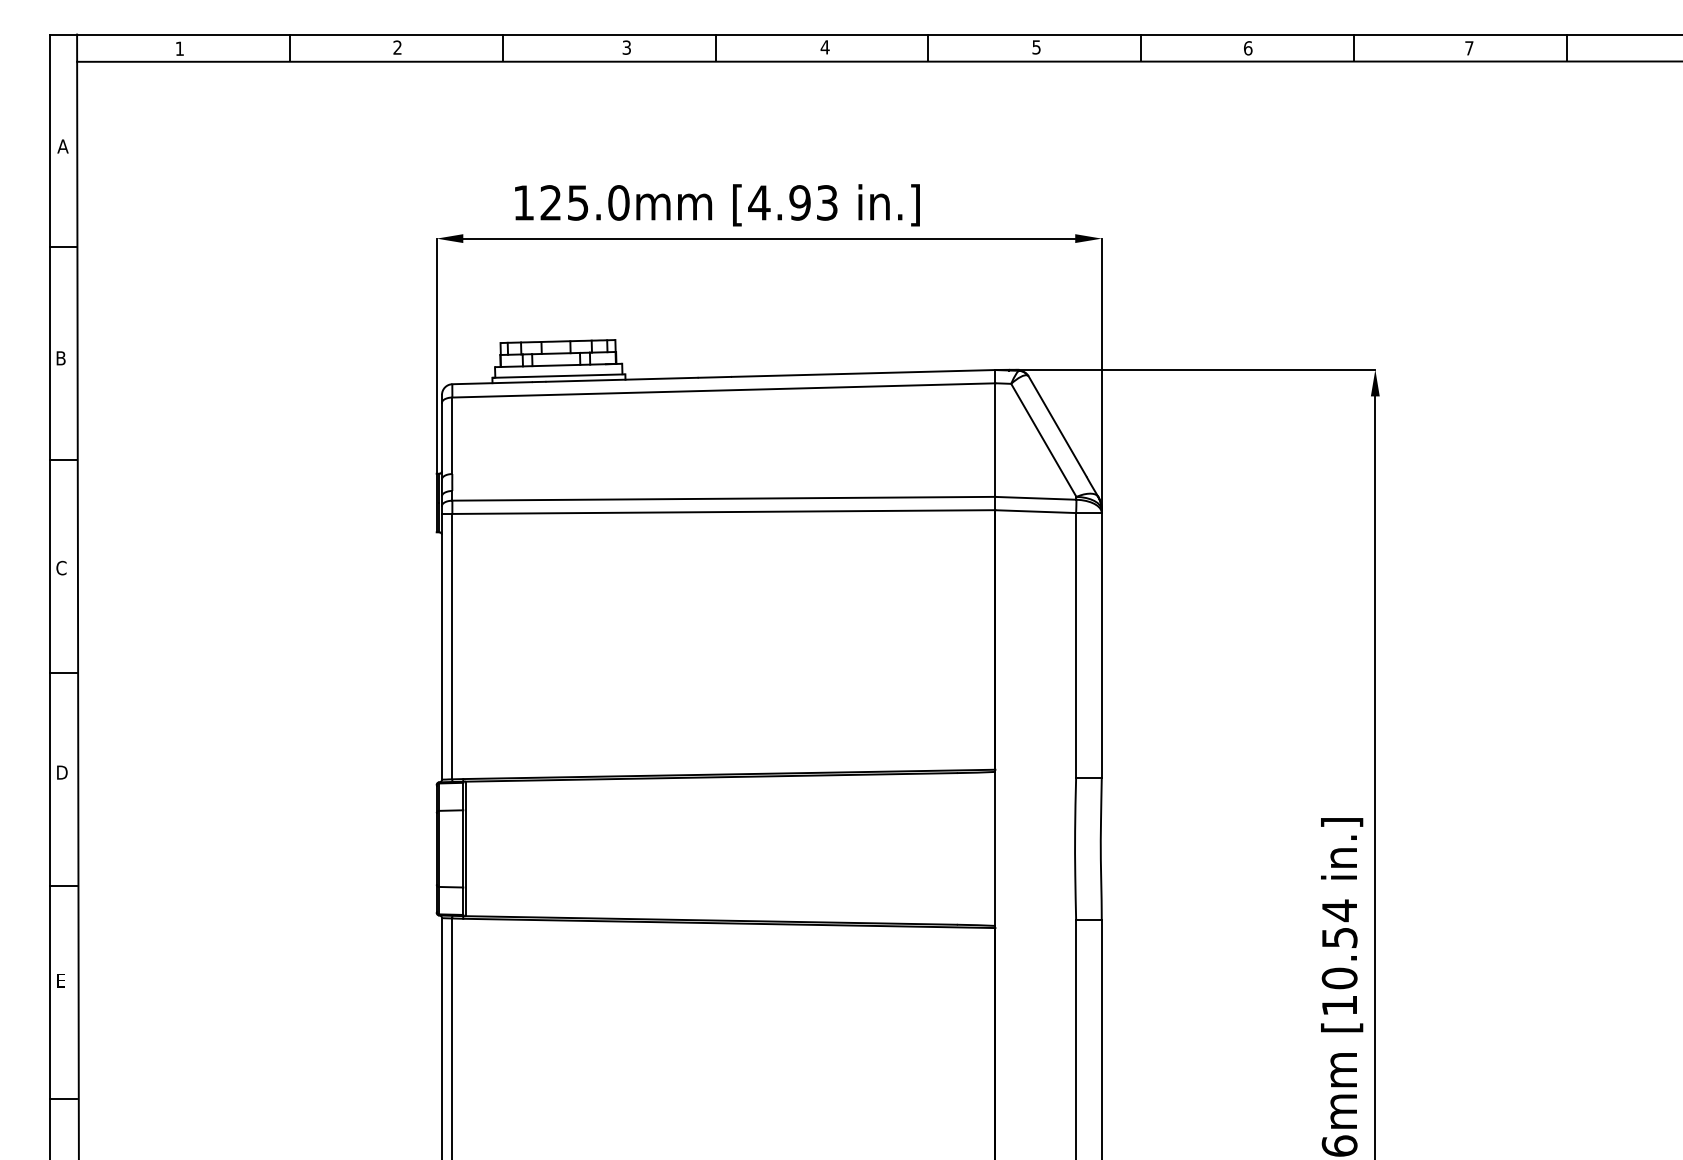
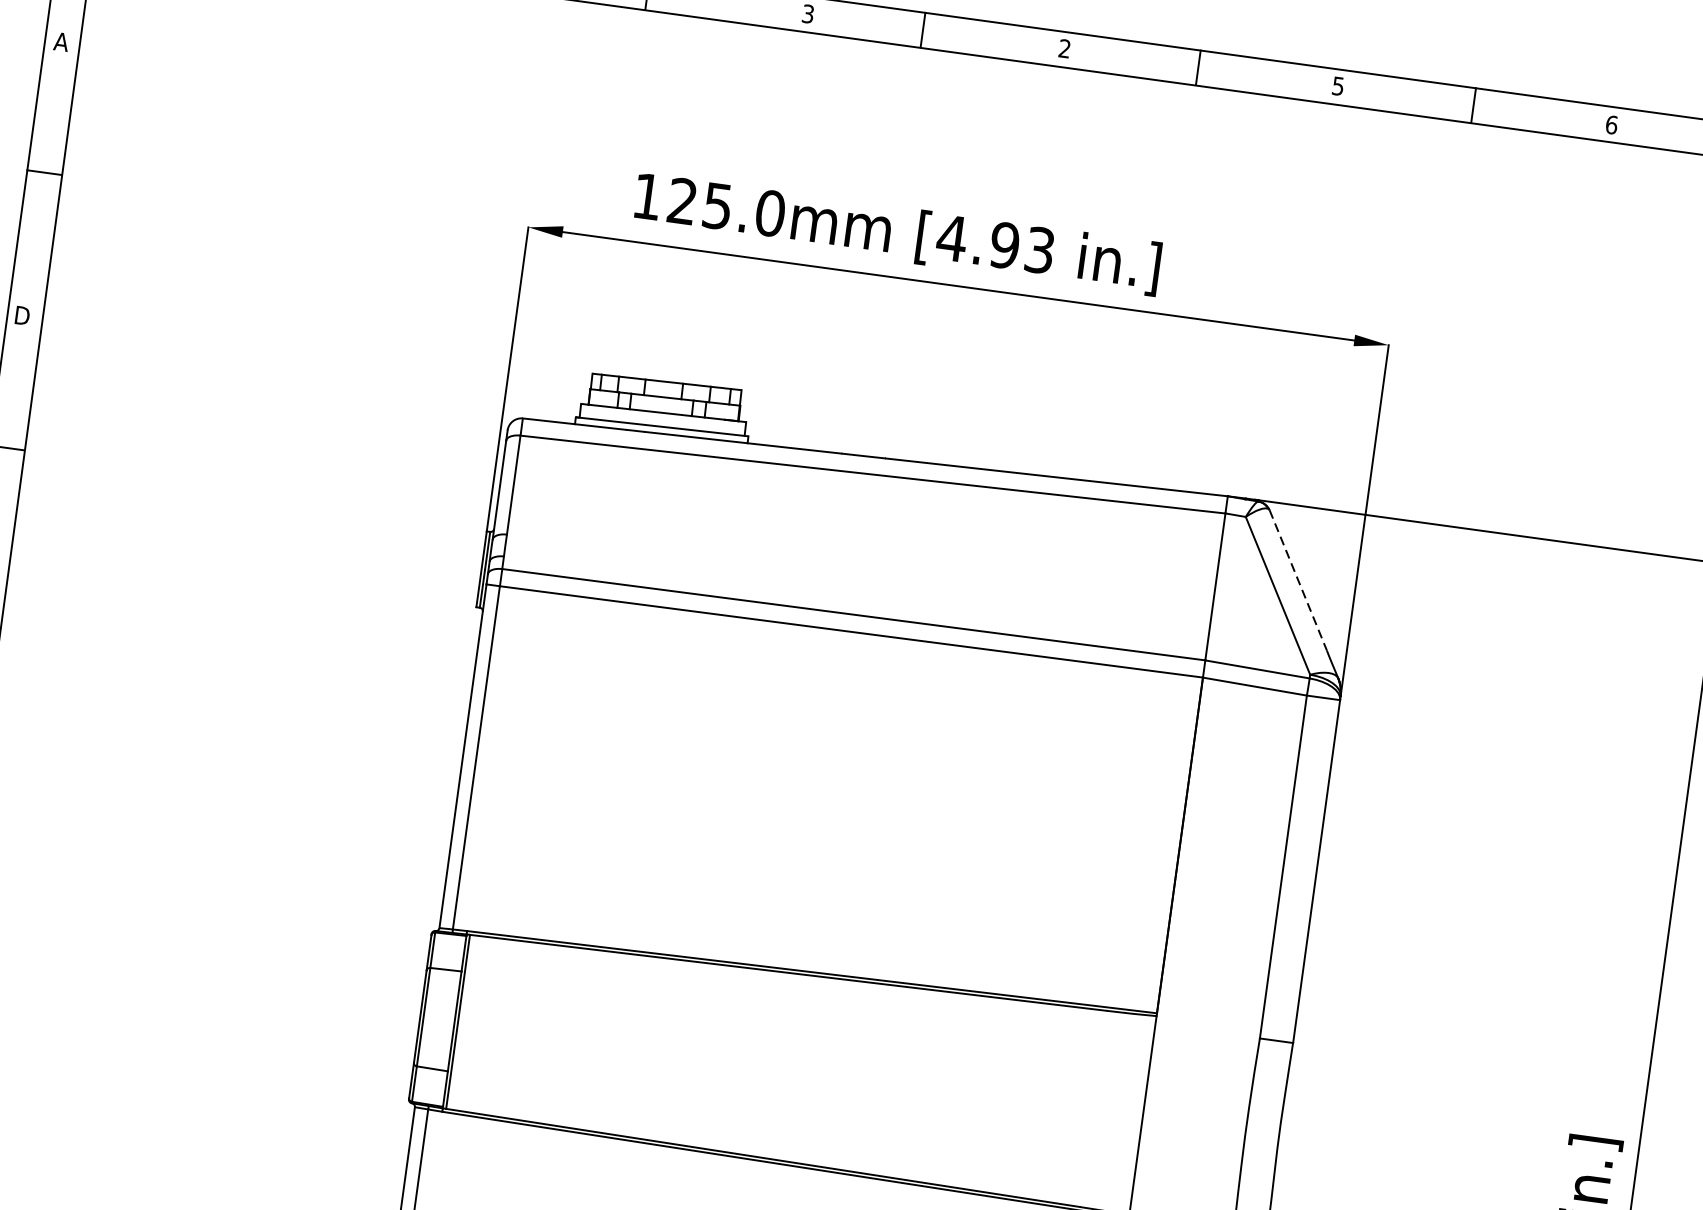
text: (824, 47) -> (1063, 48), 4 -> 2
text: (62, 358) -> (23, 316), B -> D
line: (1057, 426) -> (1298, 580), solid -> dashed

